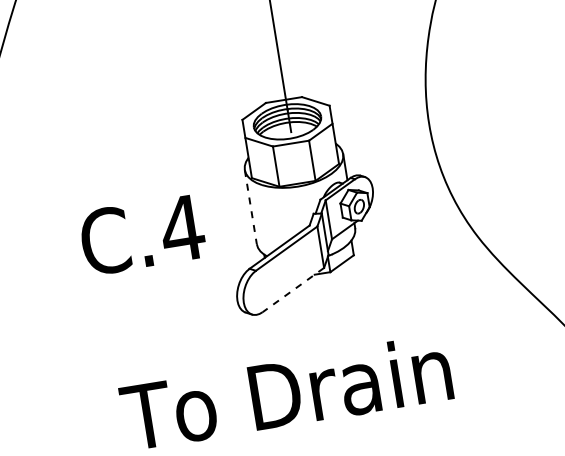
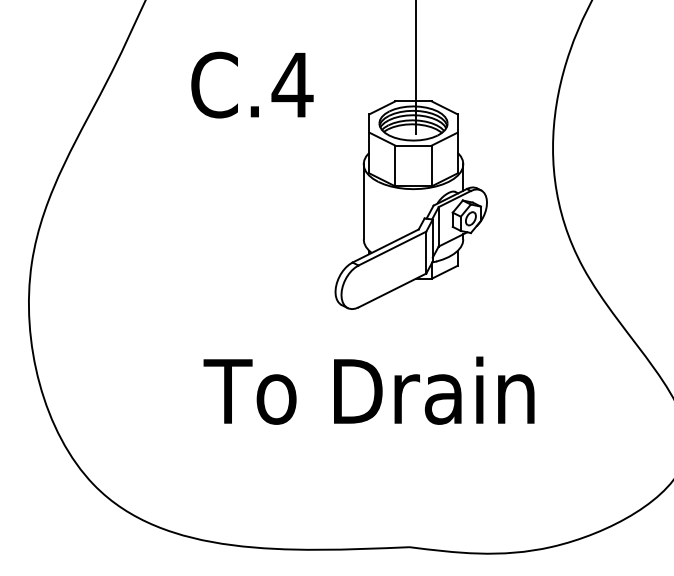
line: (250, 206) -> (363, 201), dashed -> solid
text: (142, 234) -> (252, 84), moved
line: (293, 290) -> (392, 290), dashed -> solid

